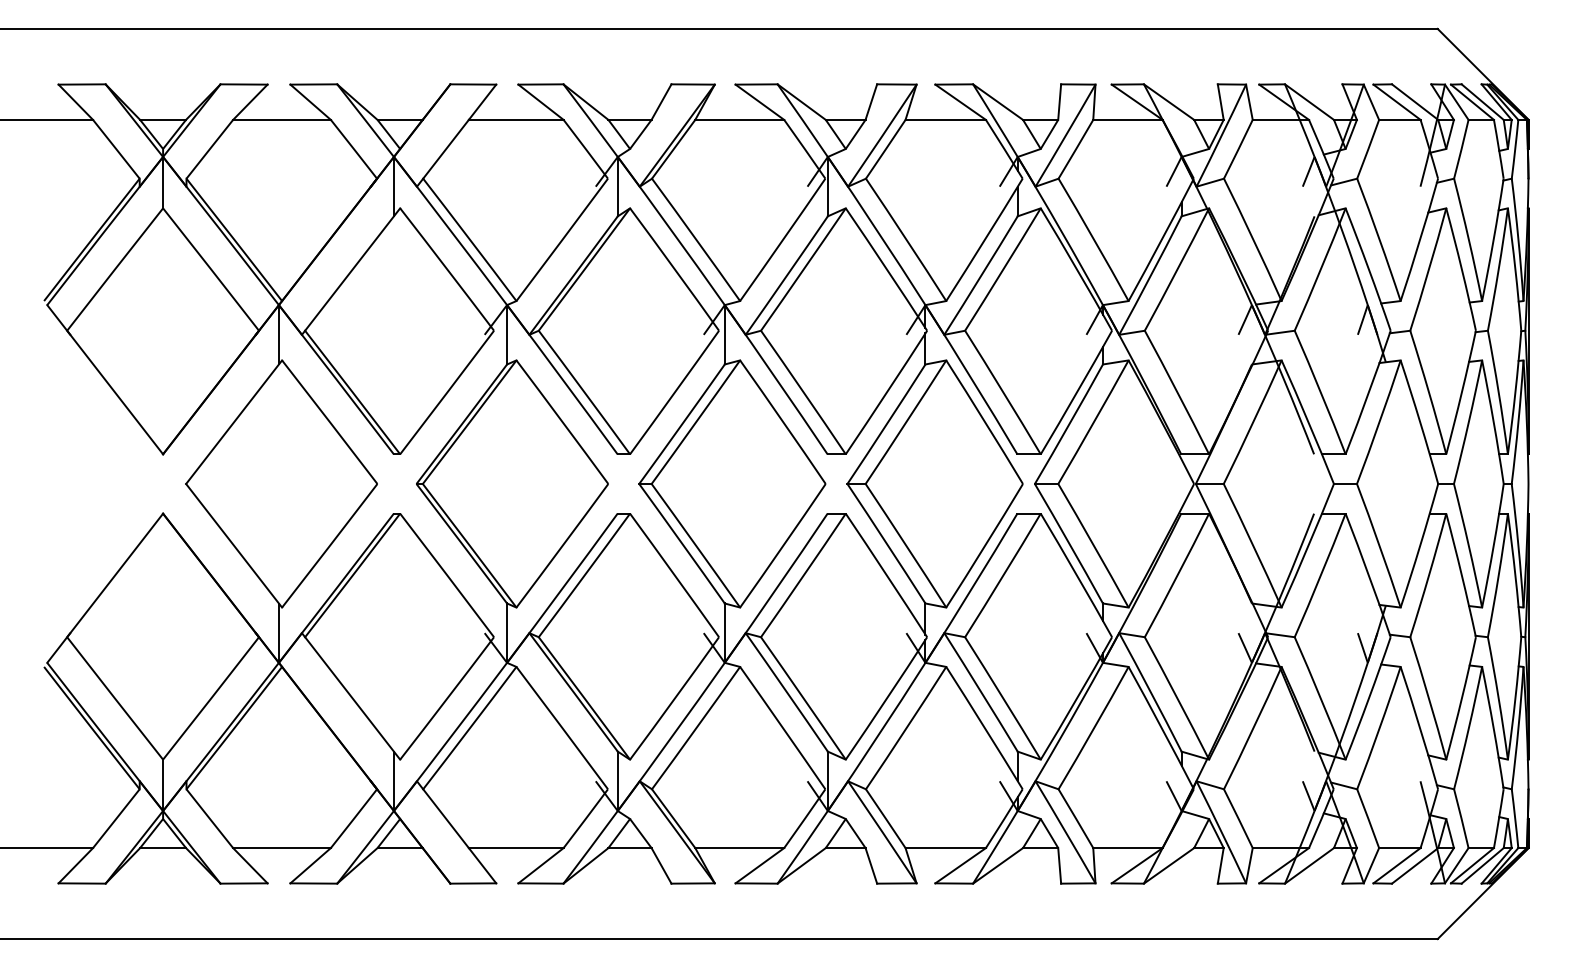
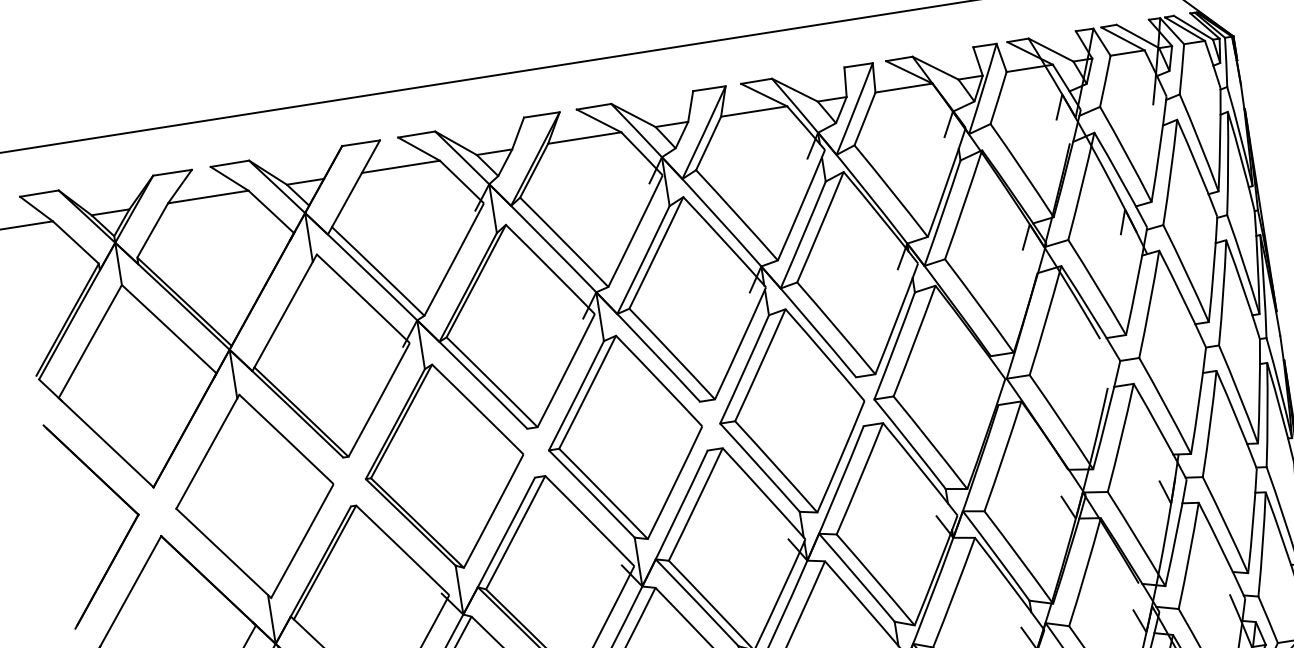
part: (122, 463) -> (121, 500), added

